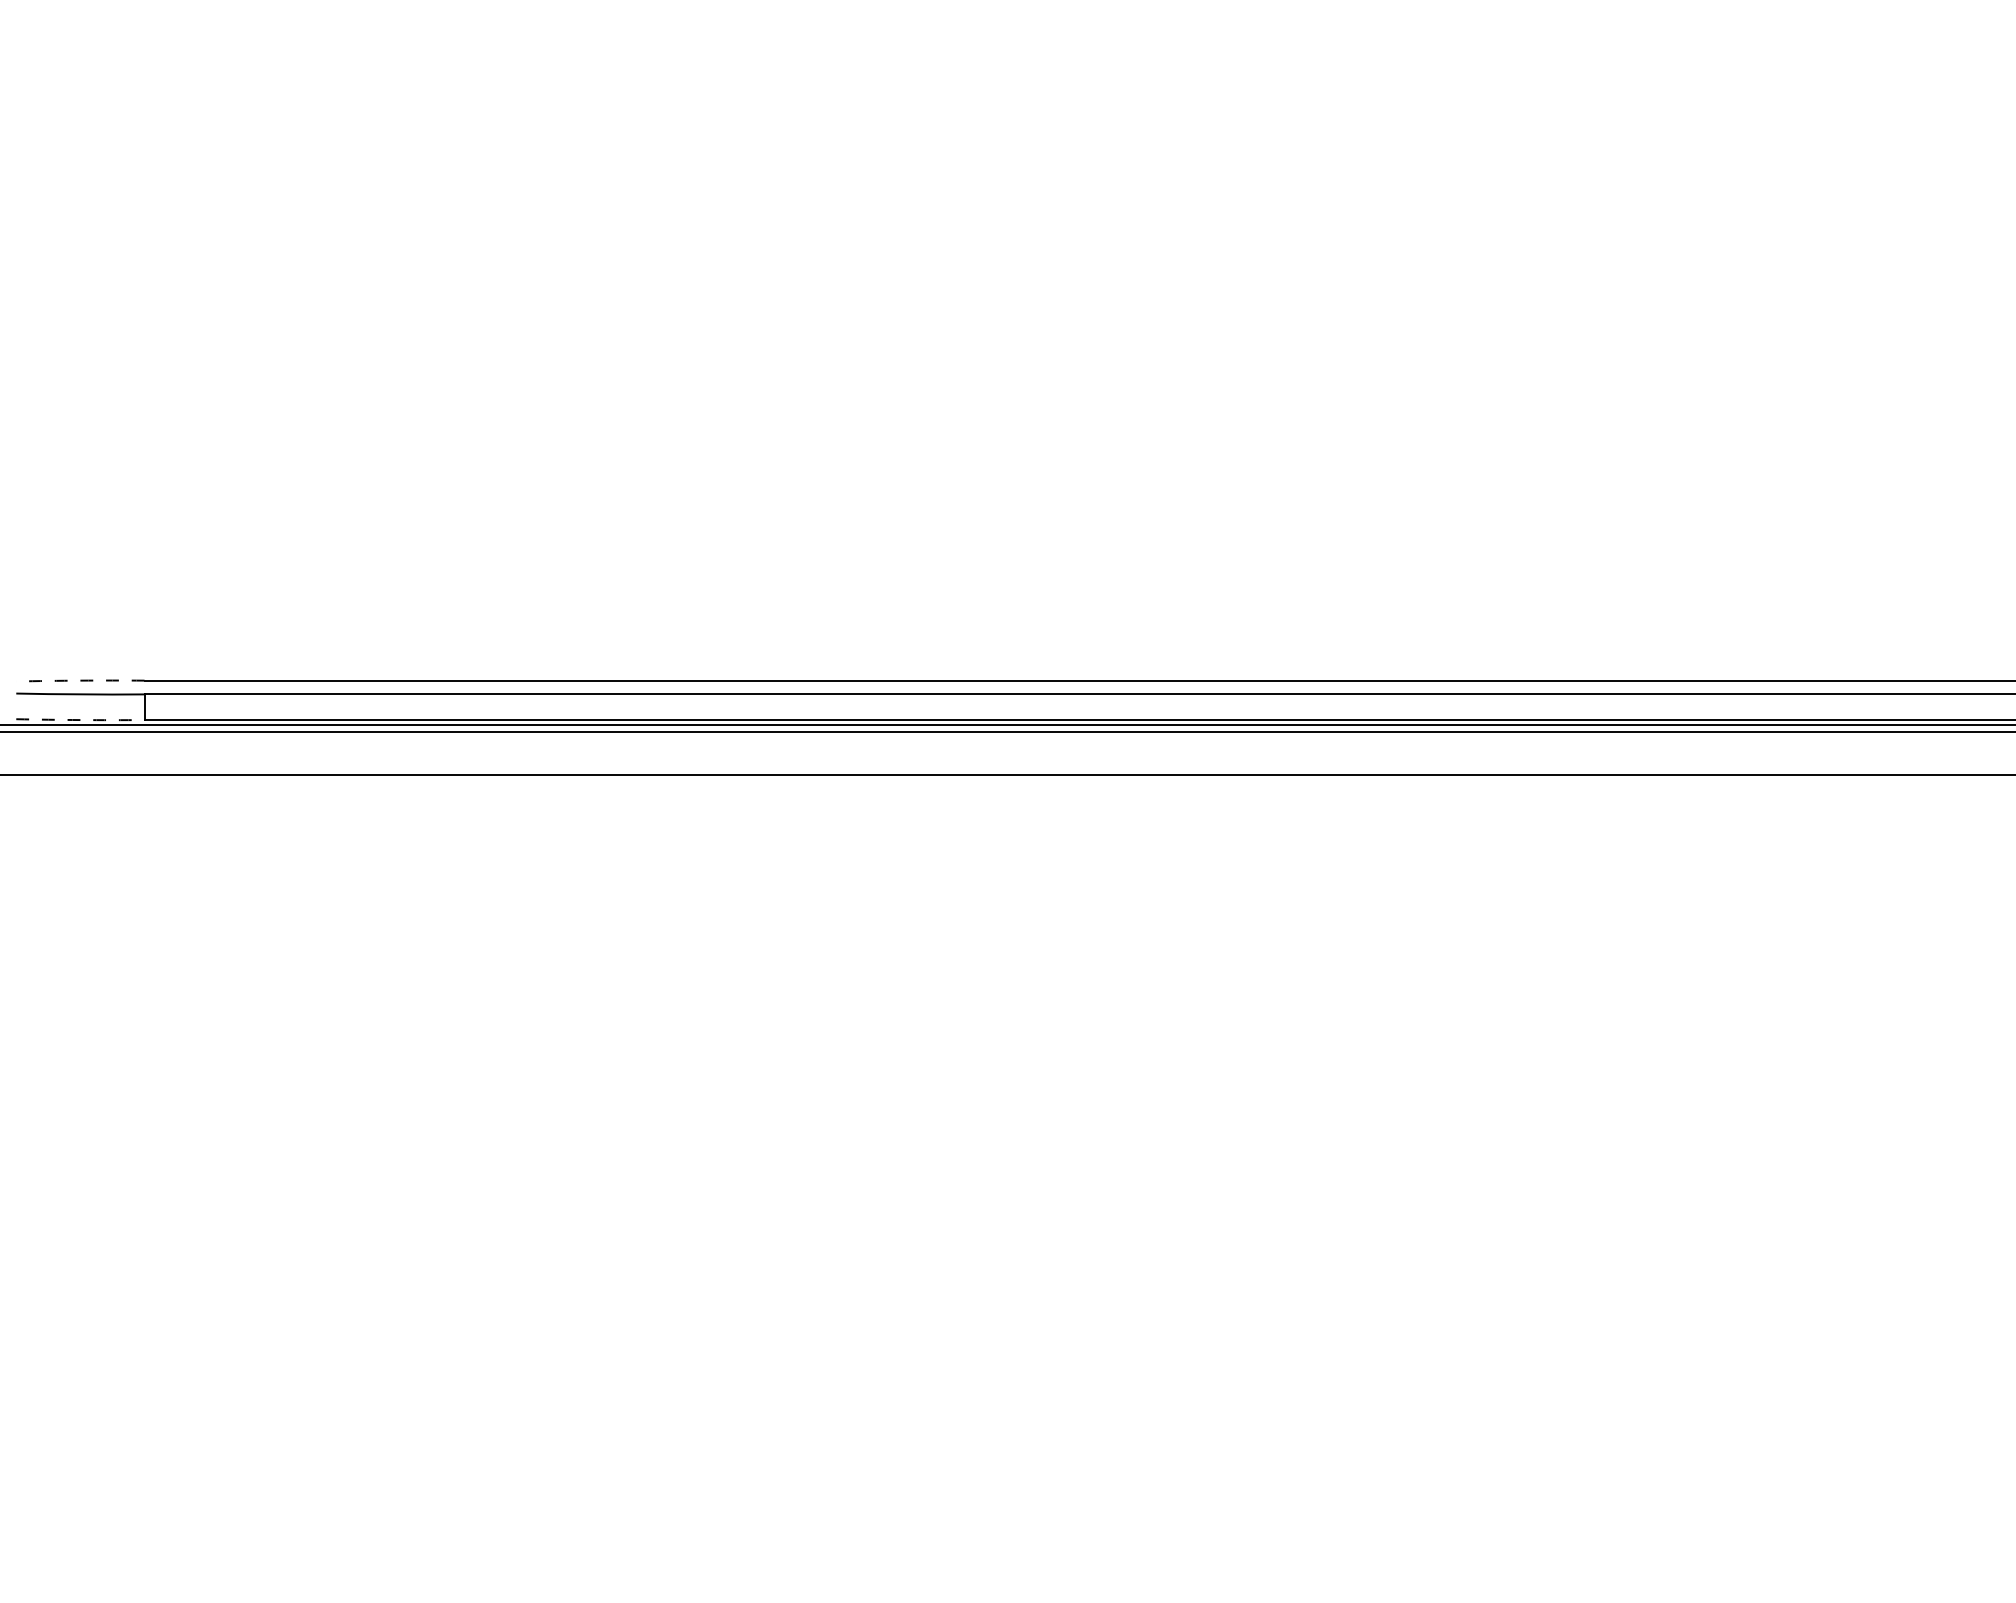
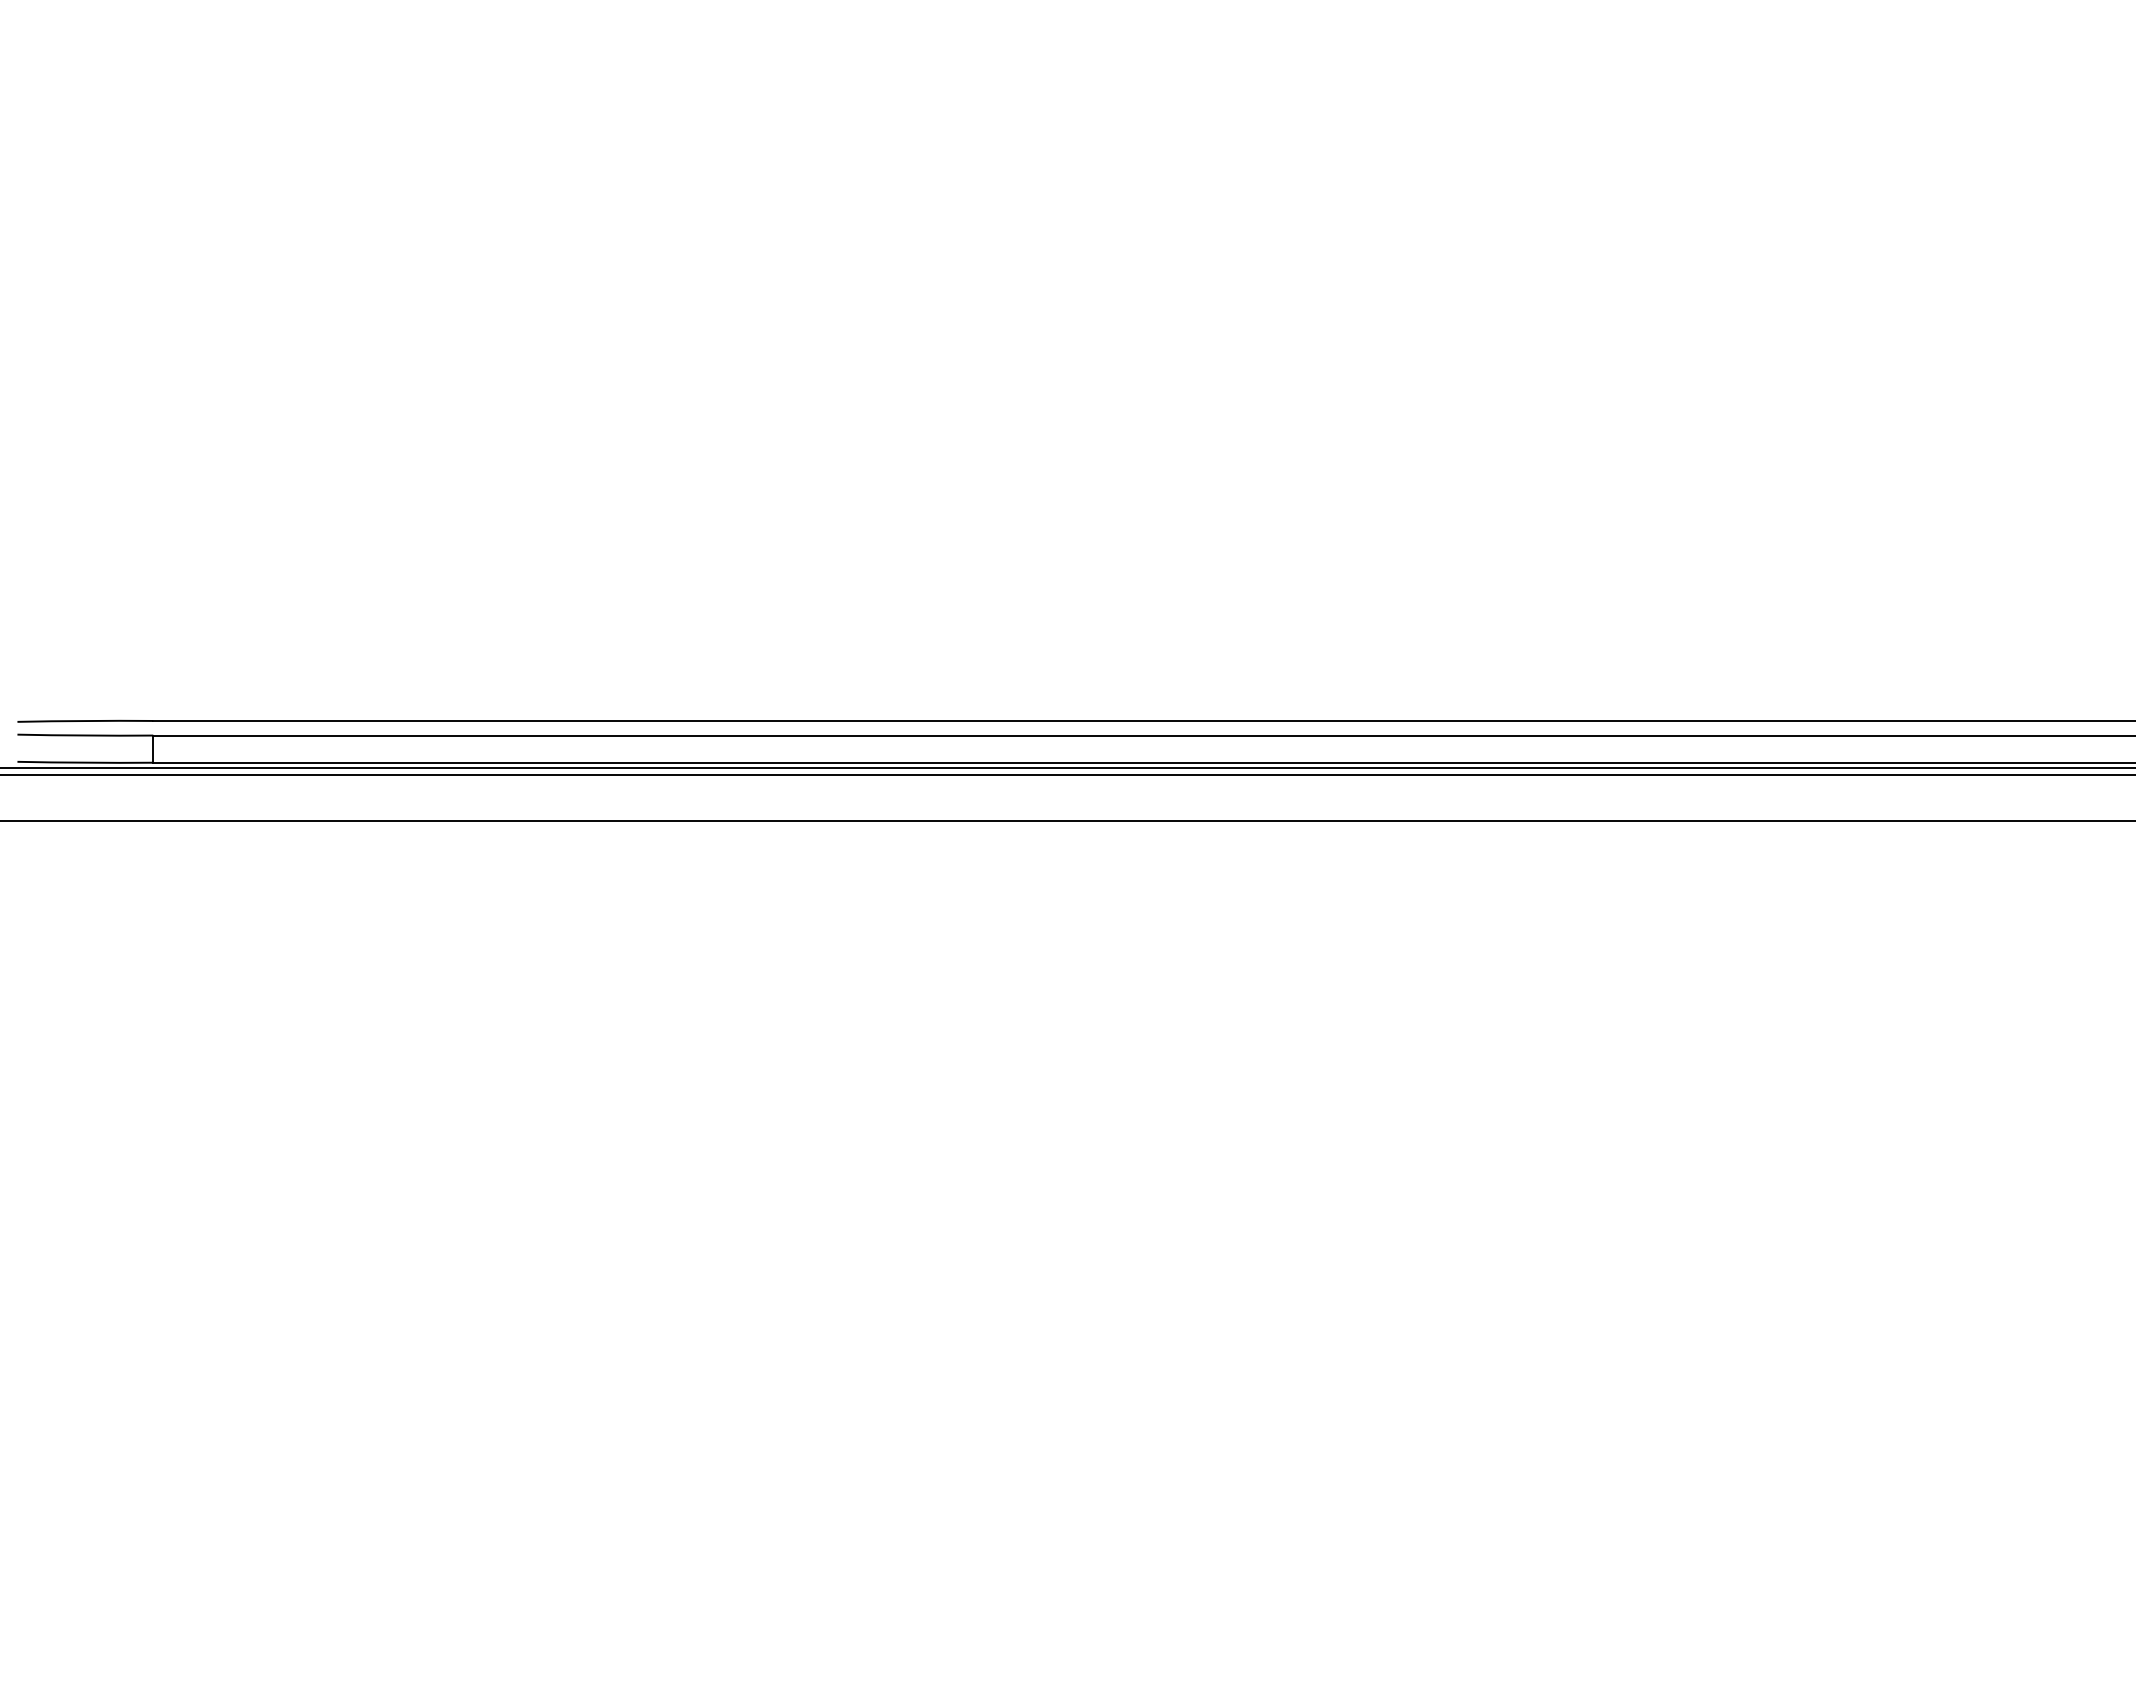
arc: (80, 680) -> (85, 720), dashed -> solid
arc: (80, 719) -> (85, 762), dashed -> solid

